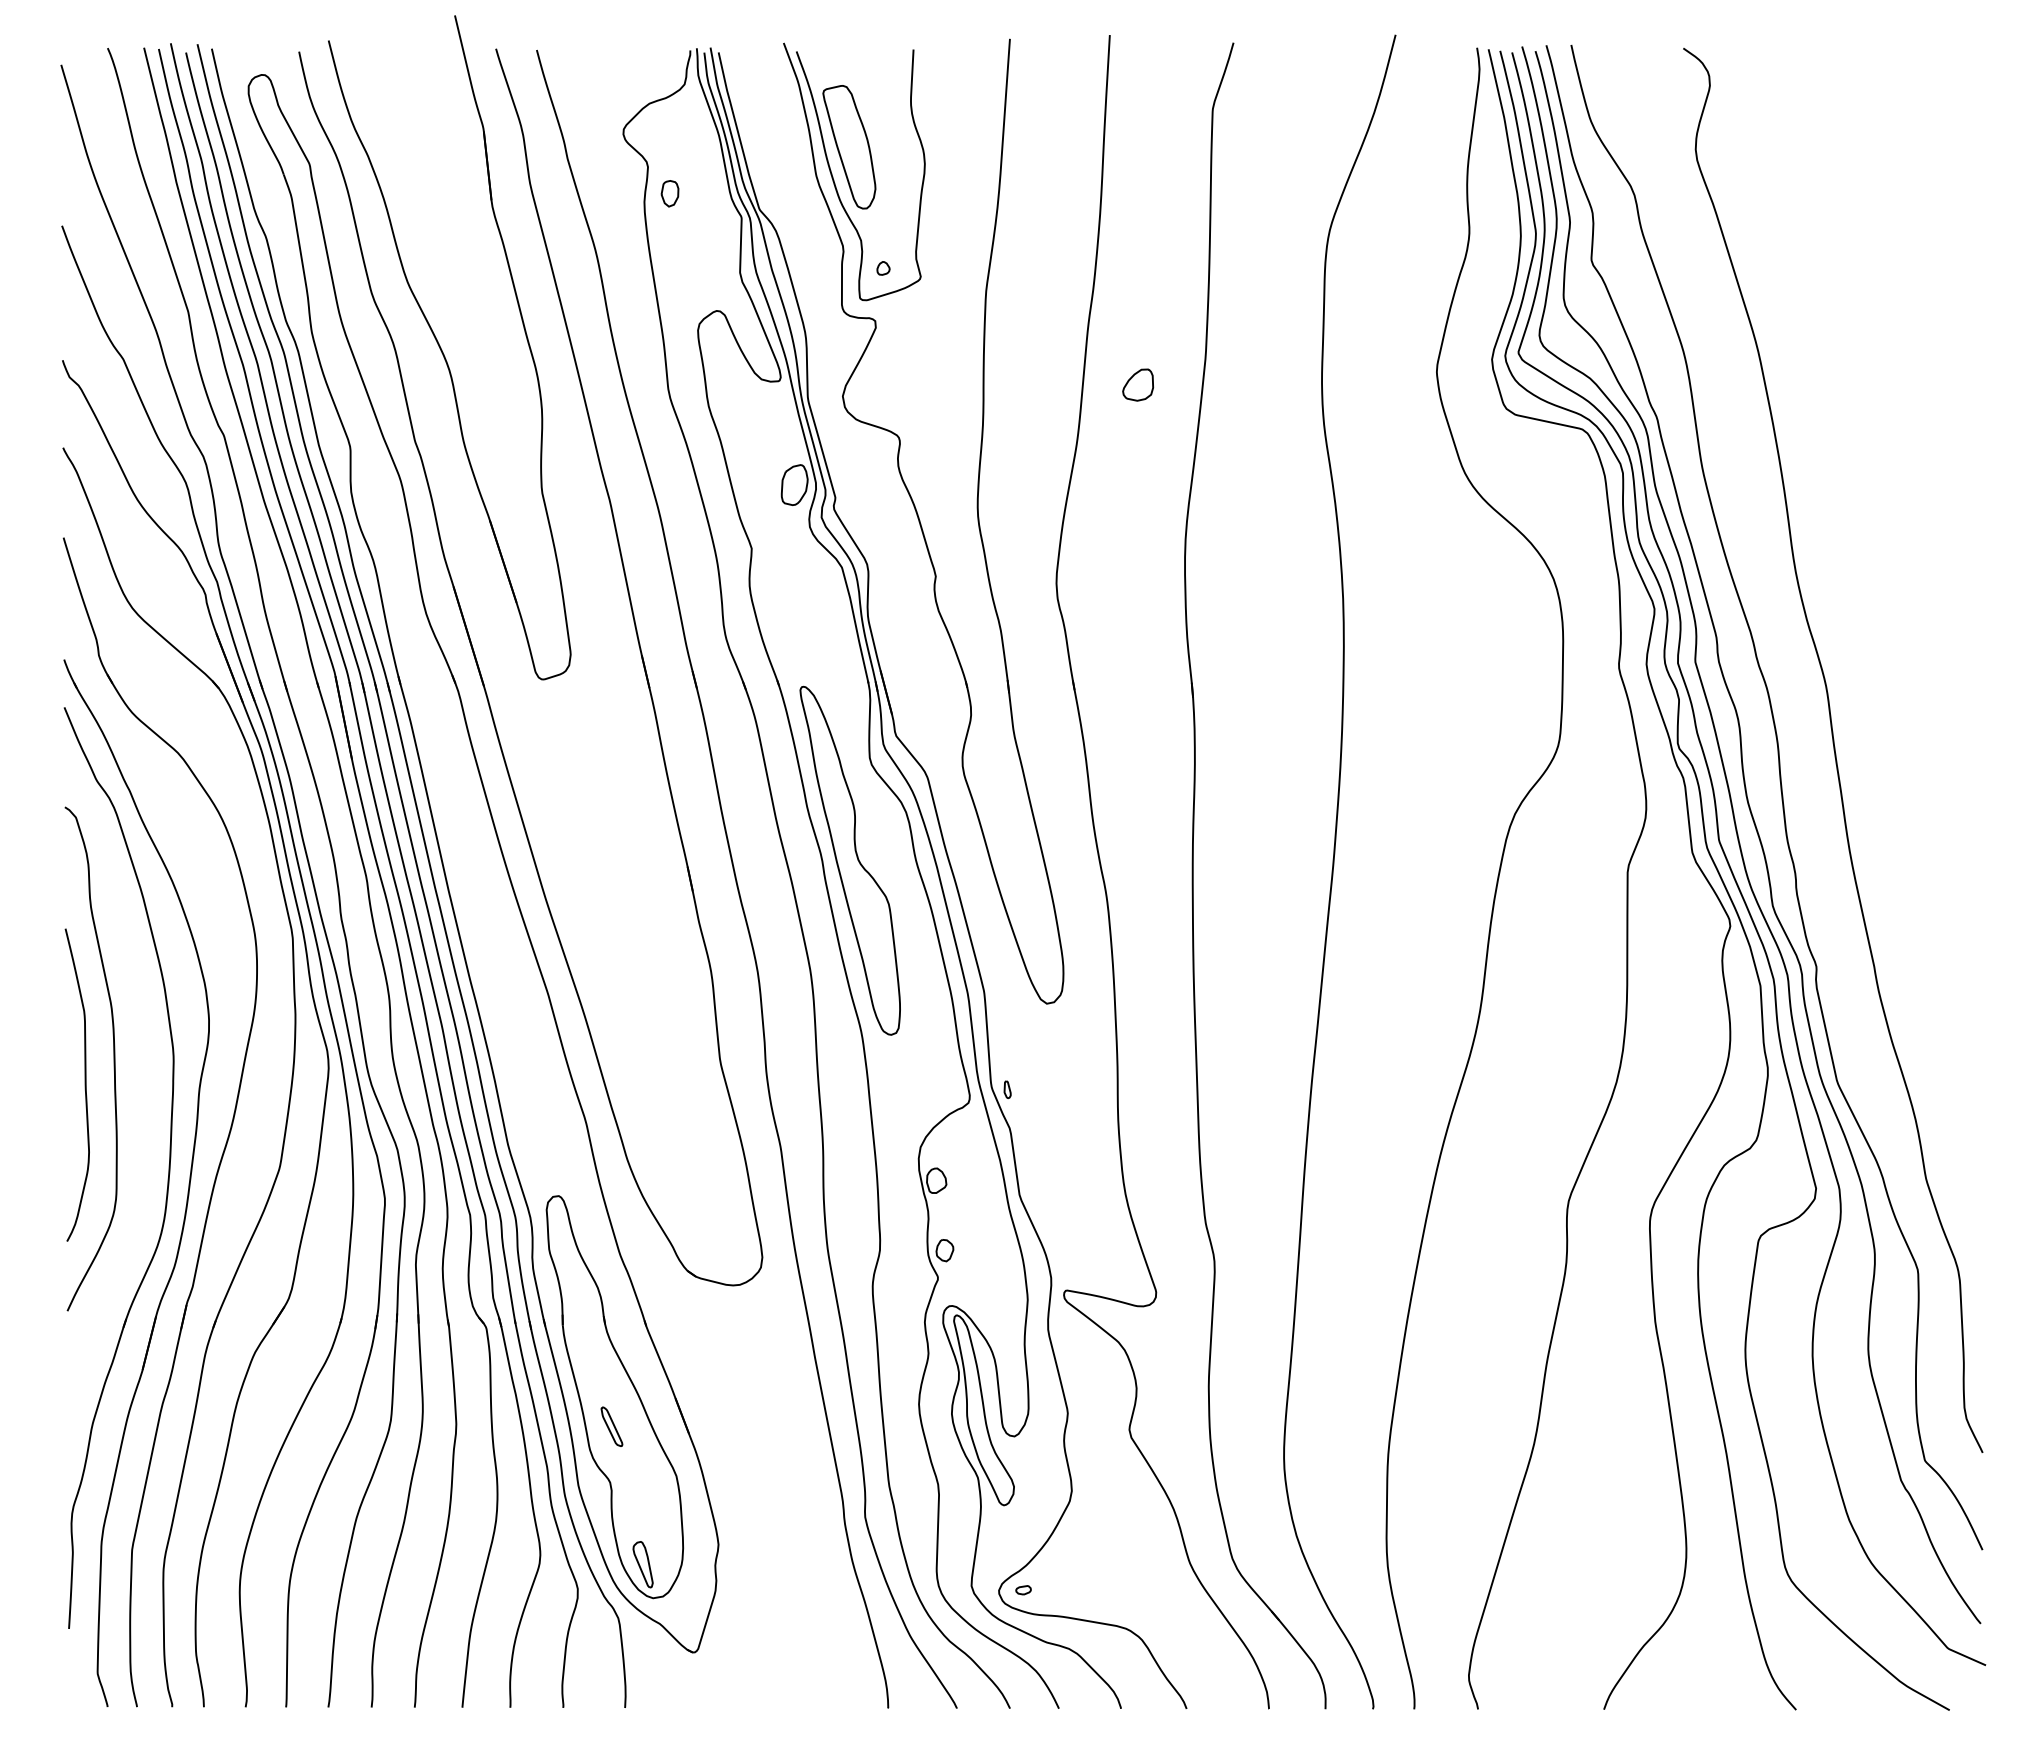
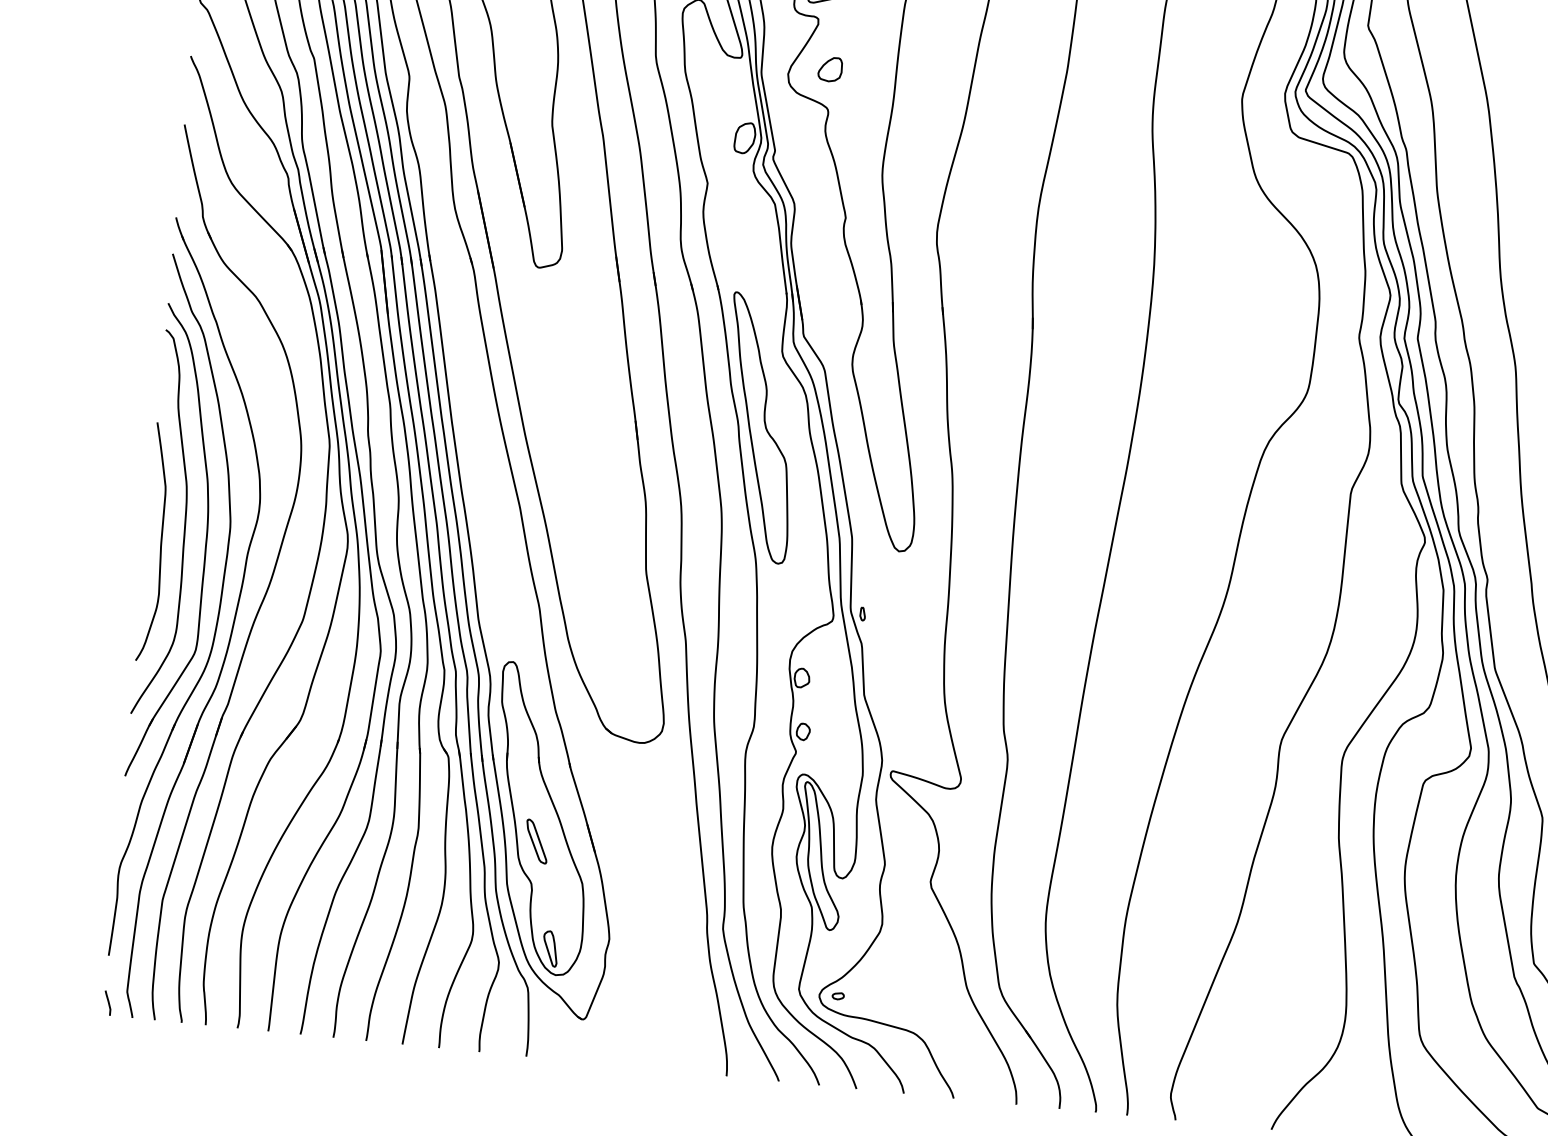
part: (1138, 384) -> (830, 69), moved
part: (143, 1082) -> (205, 545), added
part: (611, 1426) -> (536, 841), size x1.43
line: (73, 1689) -> (107, 1002), added

